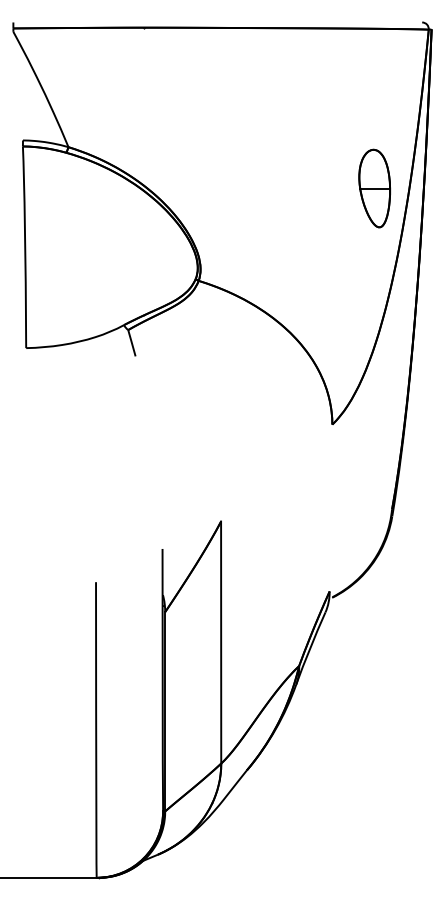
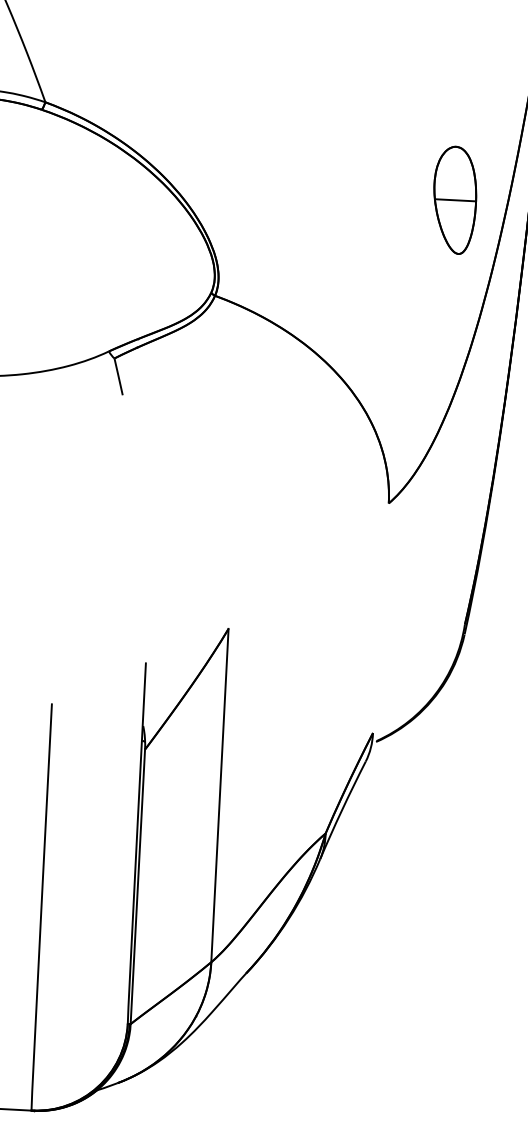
part: (374, 188) -> (454, 200), moved

